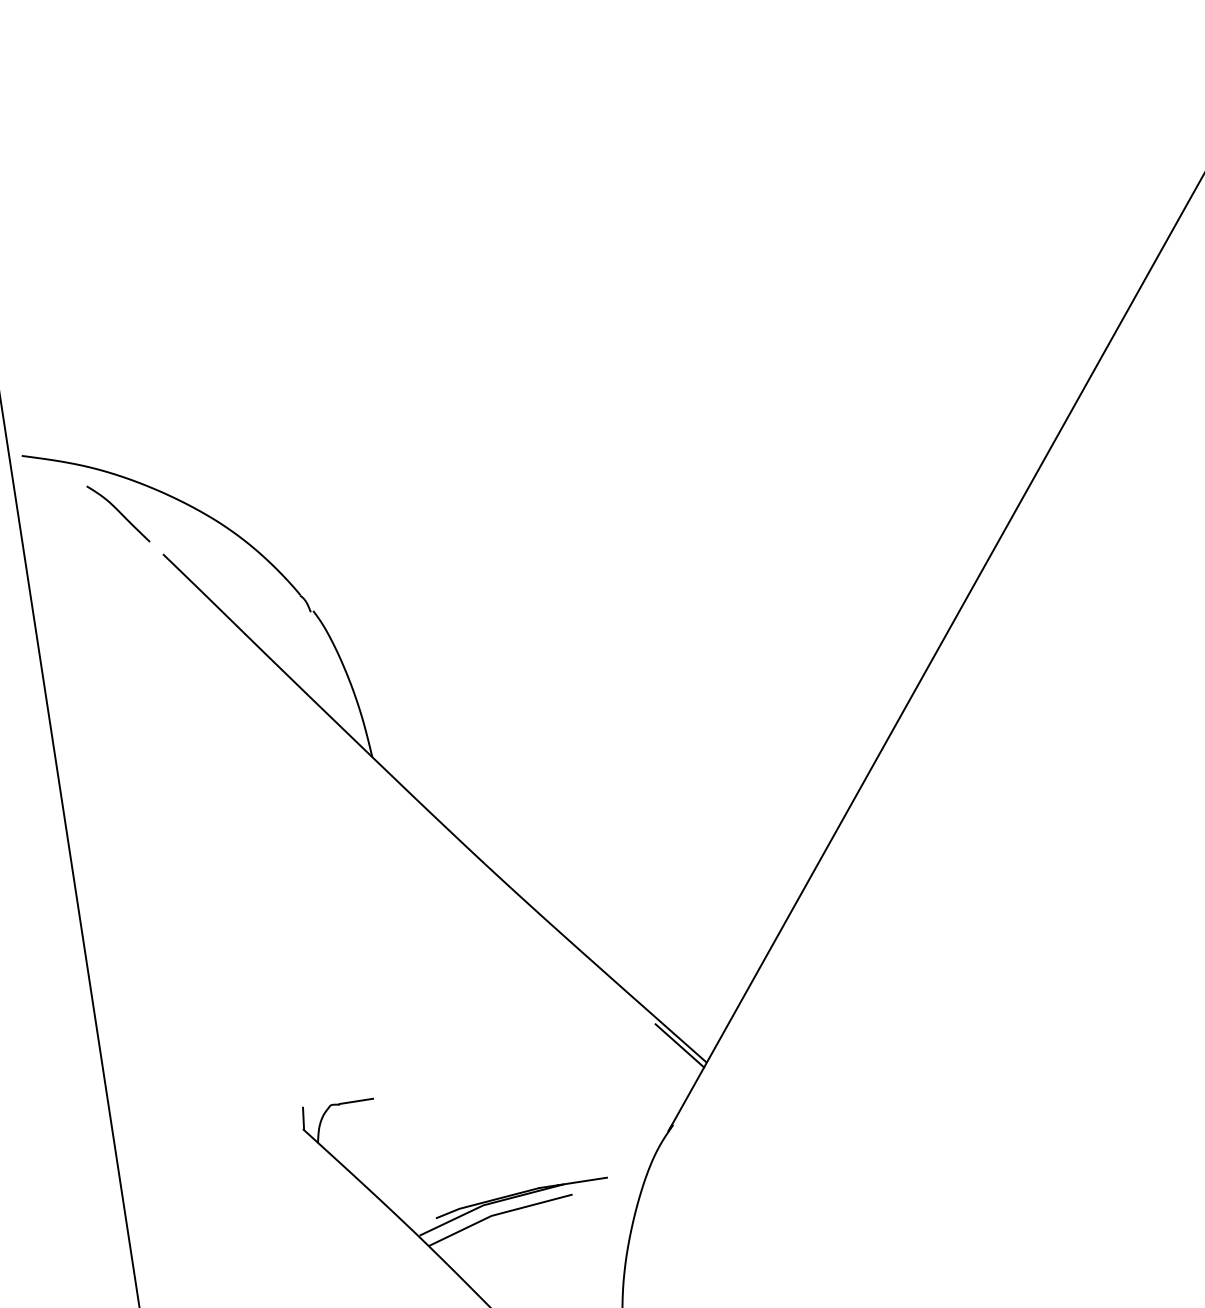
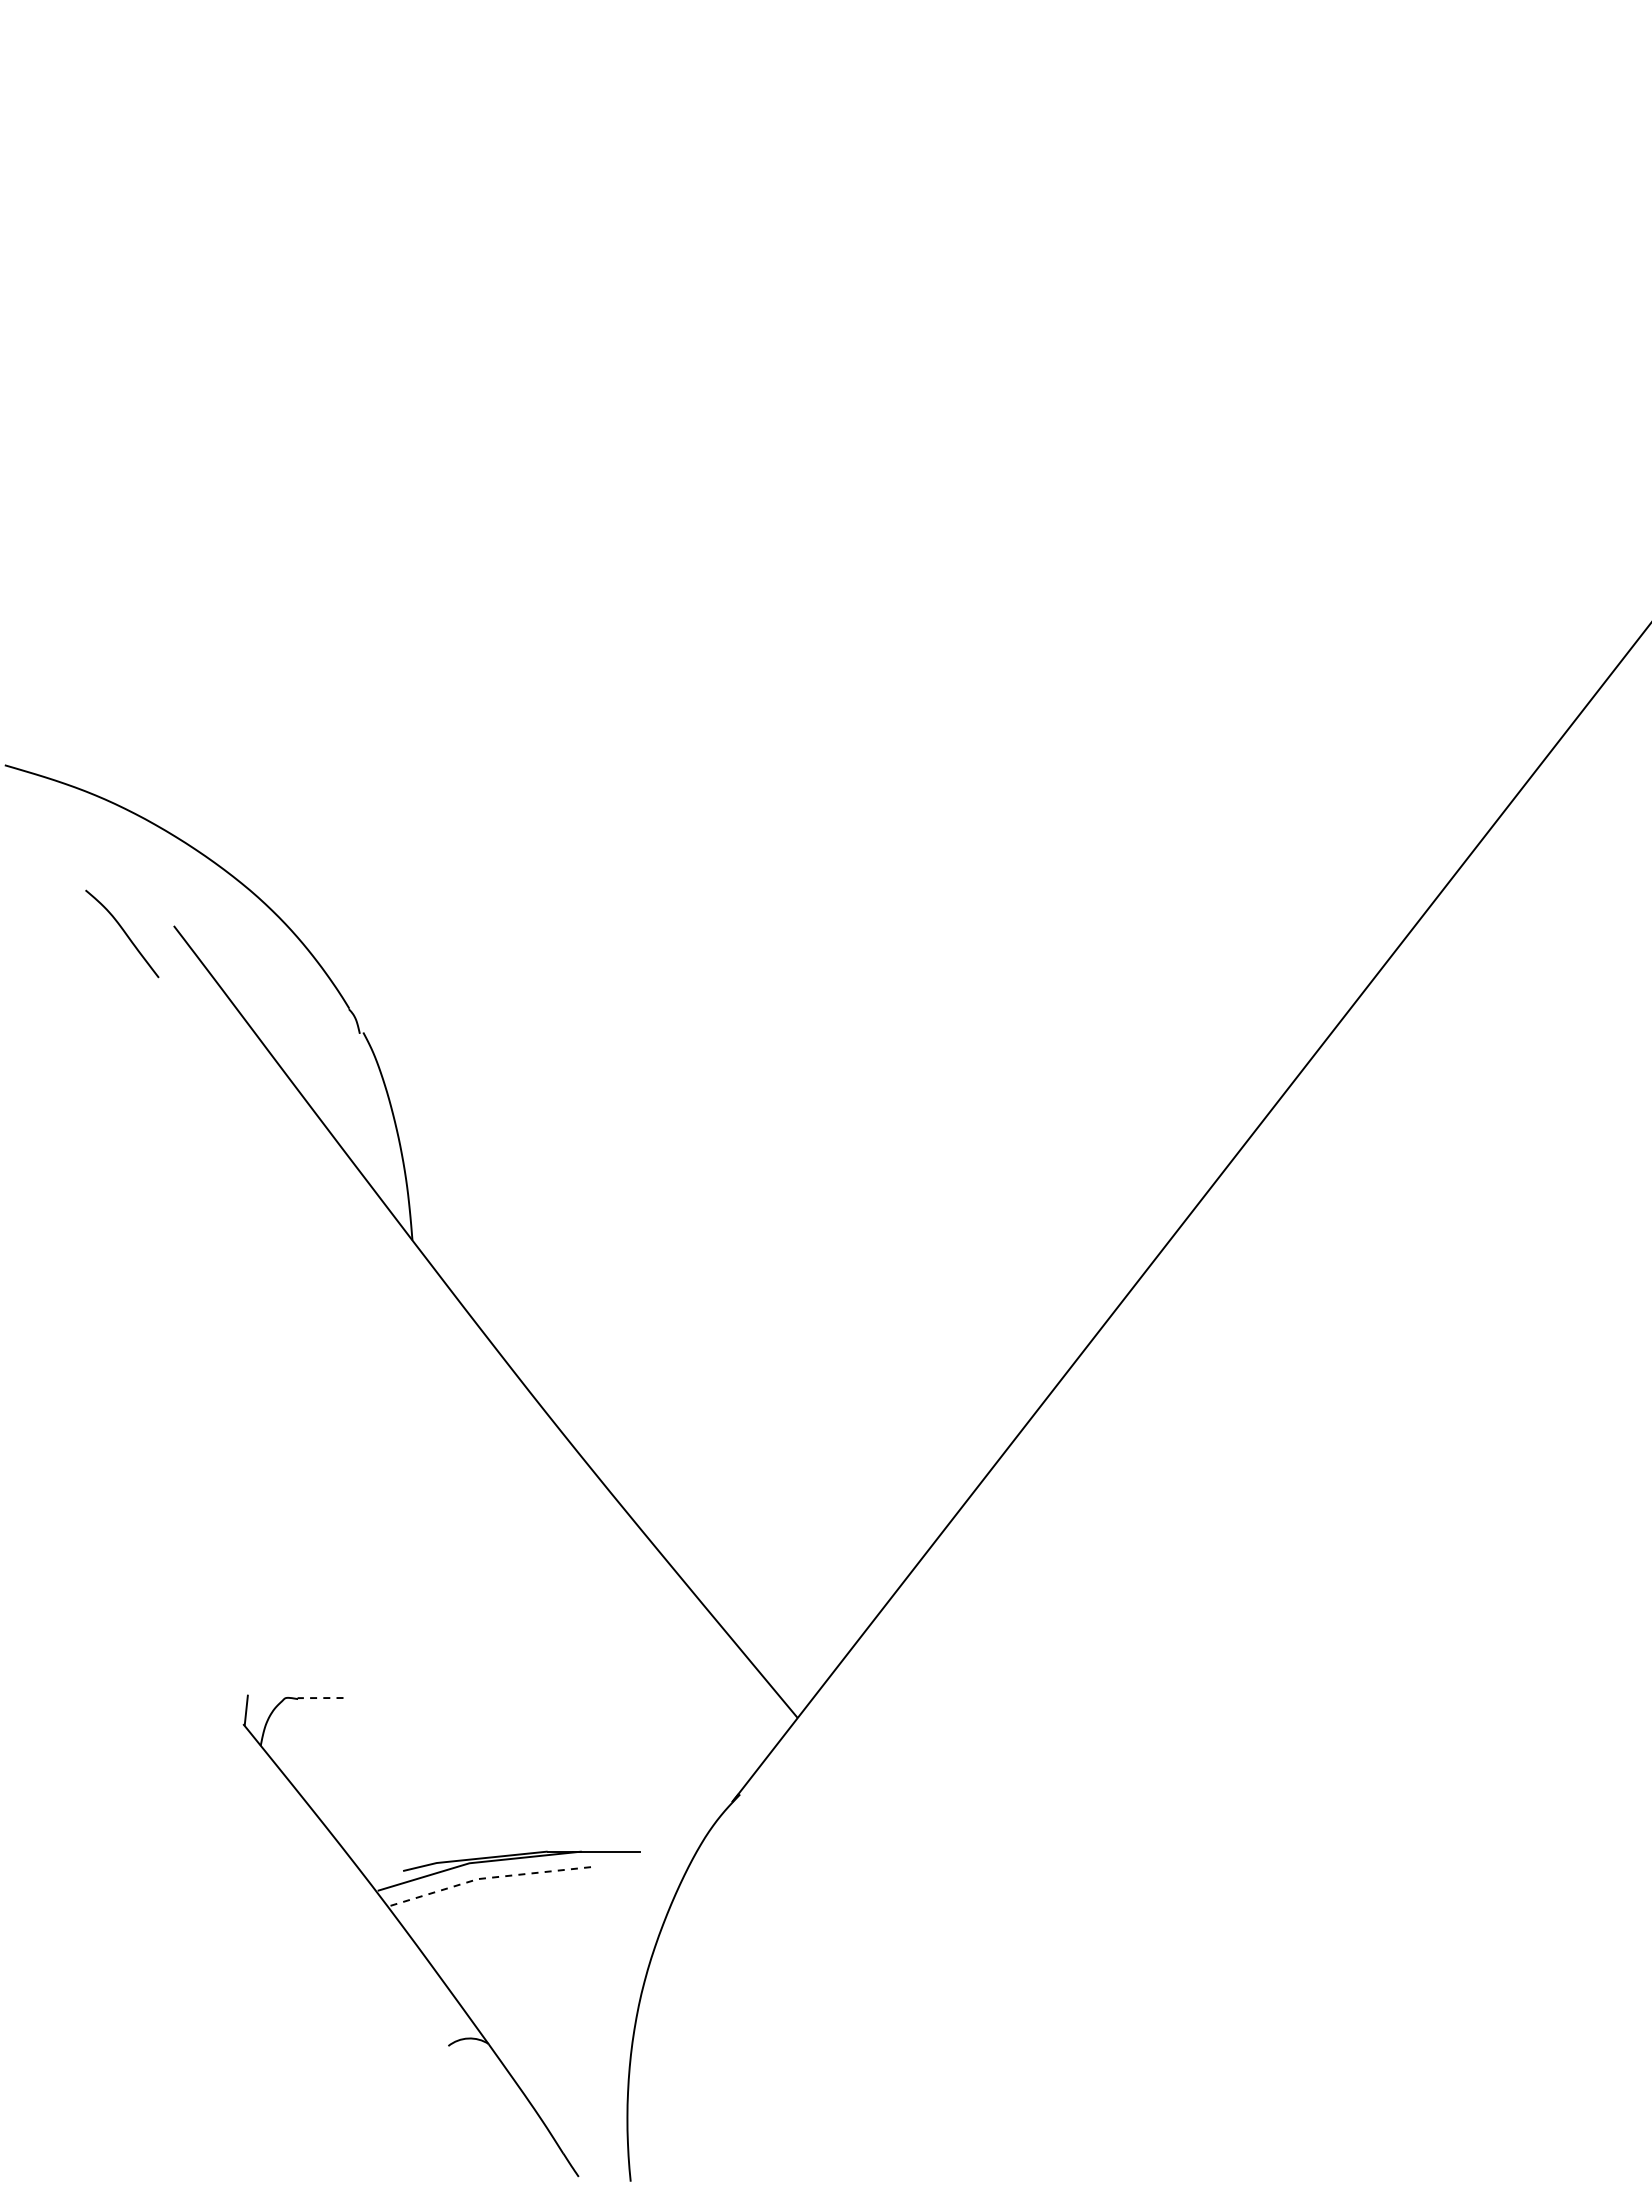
curve: (119, 512) -> (123, 932), moved
line: (680, 1045) -> (765, 1689), removed
line: (356, 1101) -> (320, 1698), solid -> dashed
line: (498, 1214) -> (487, 1878), solid -> dashed

